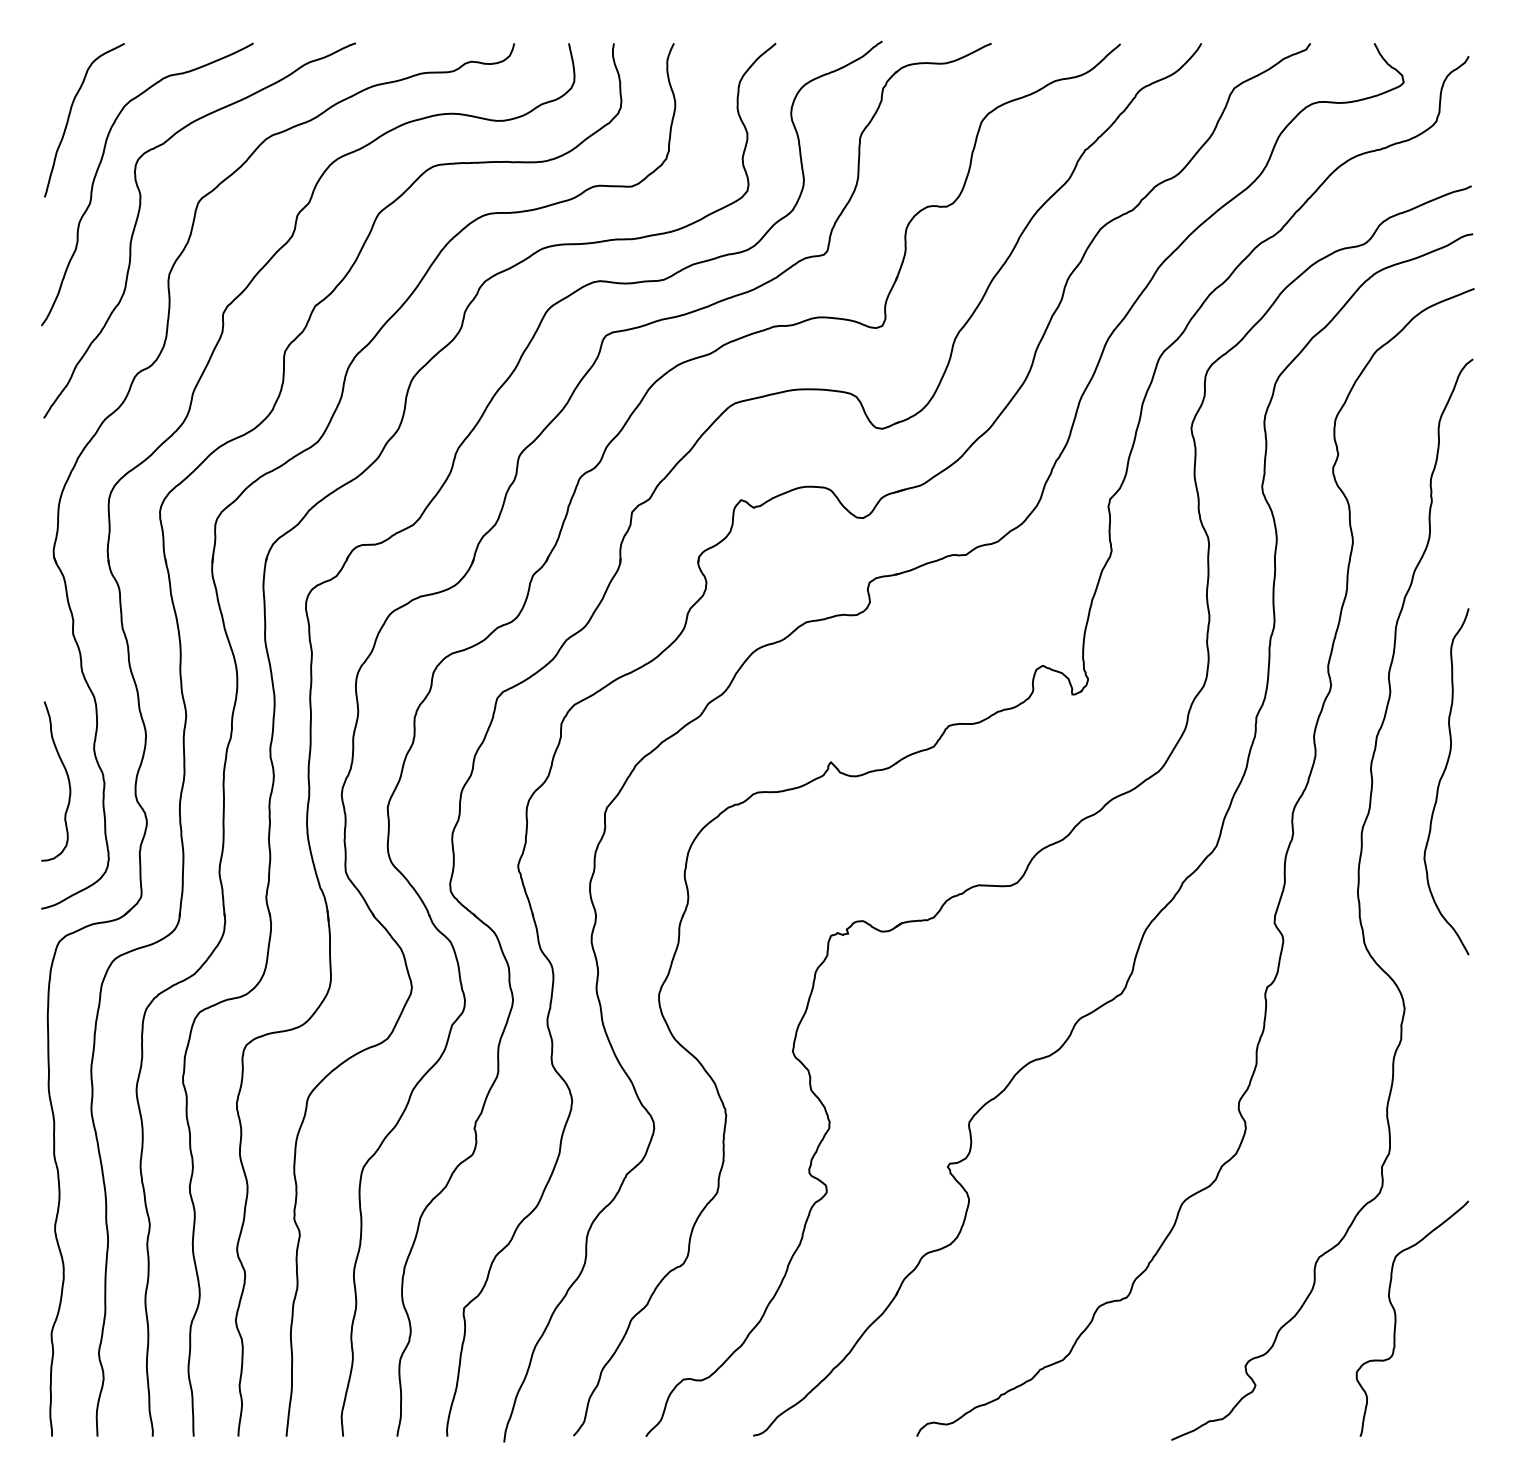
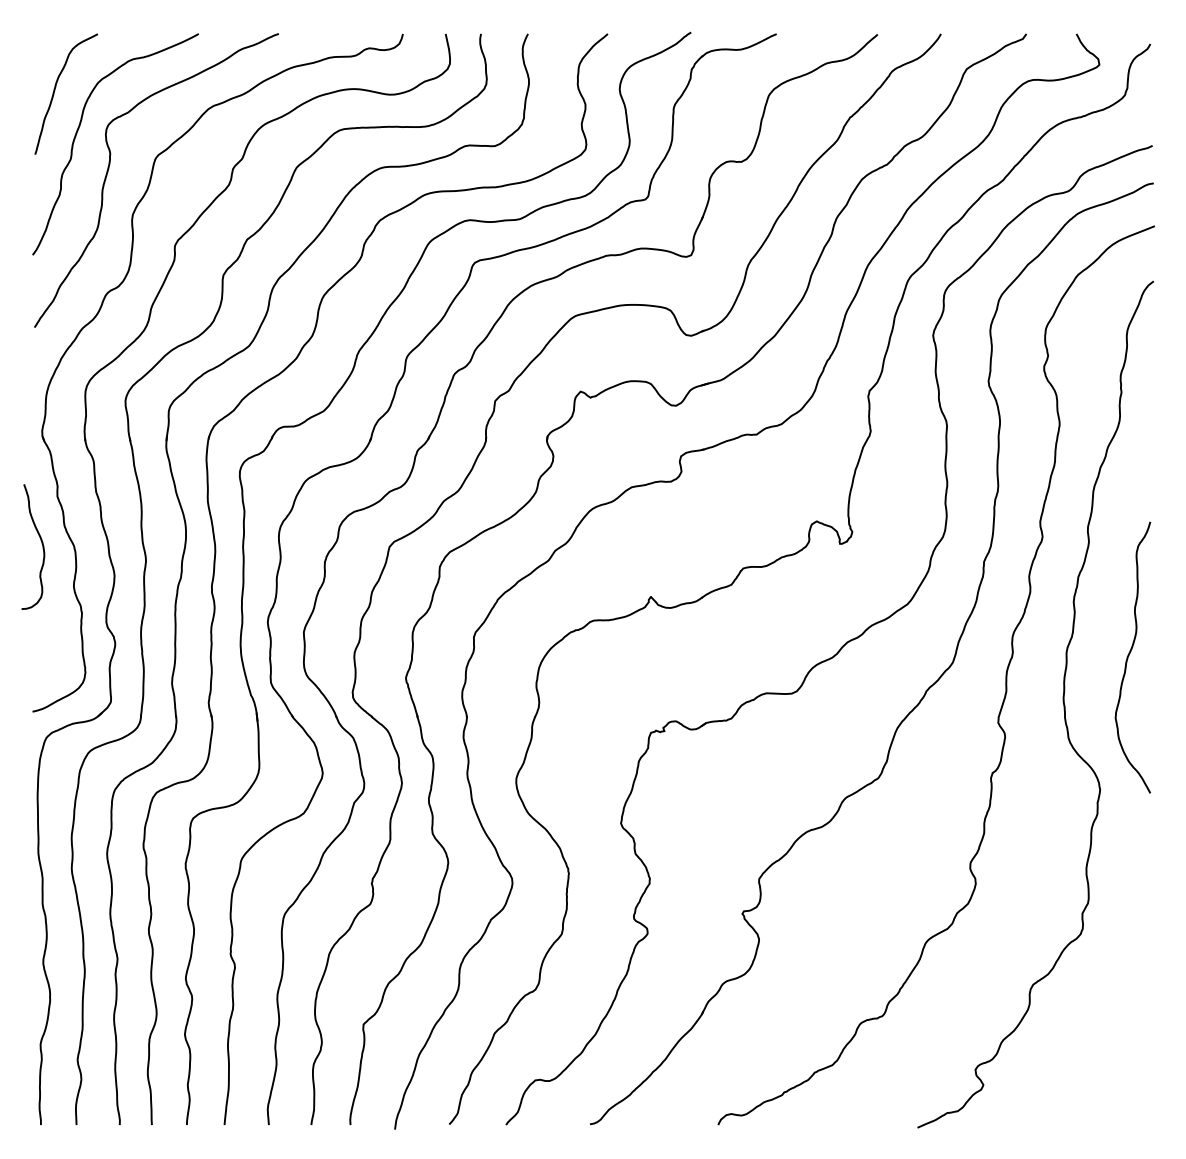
curve: (1442, 778) -> (1129, 655), moved
curve: (67, 779) -> (42, 545), moved
curve: (1396, 1318) -> (1093, 1032), removed

